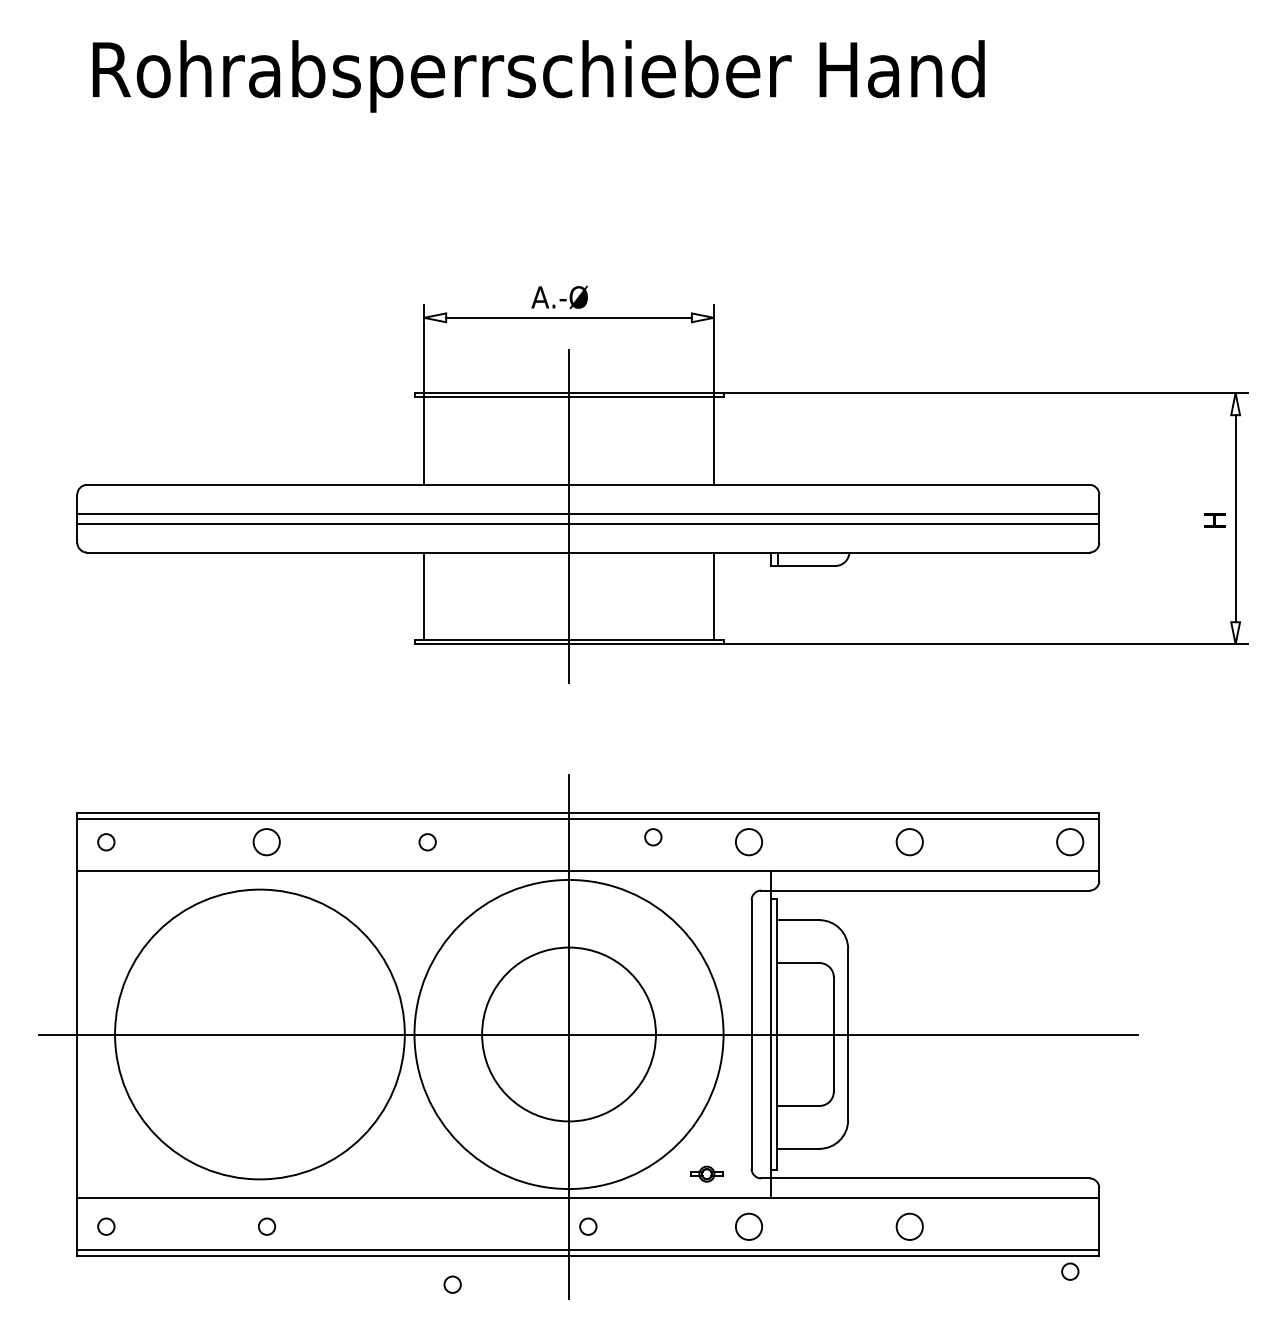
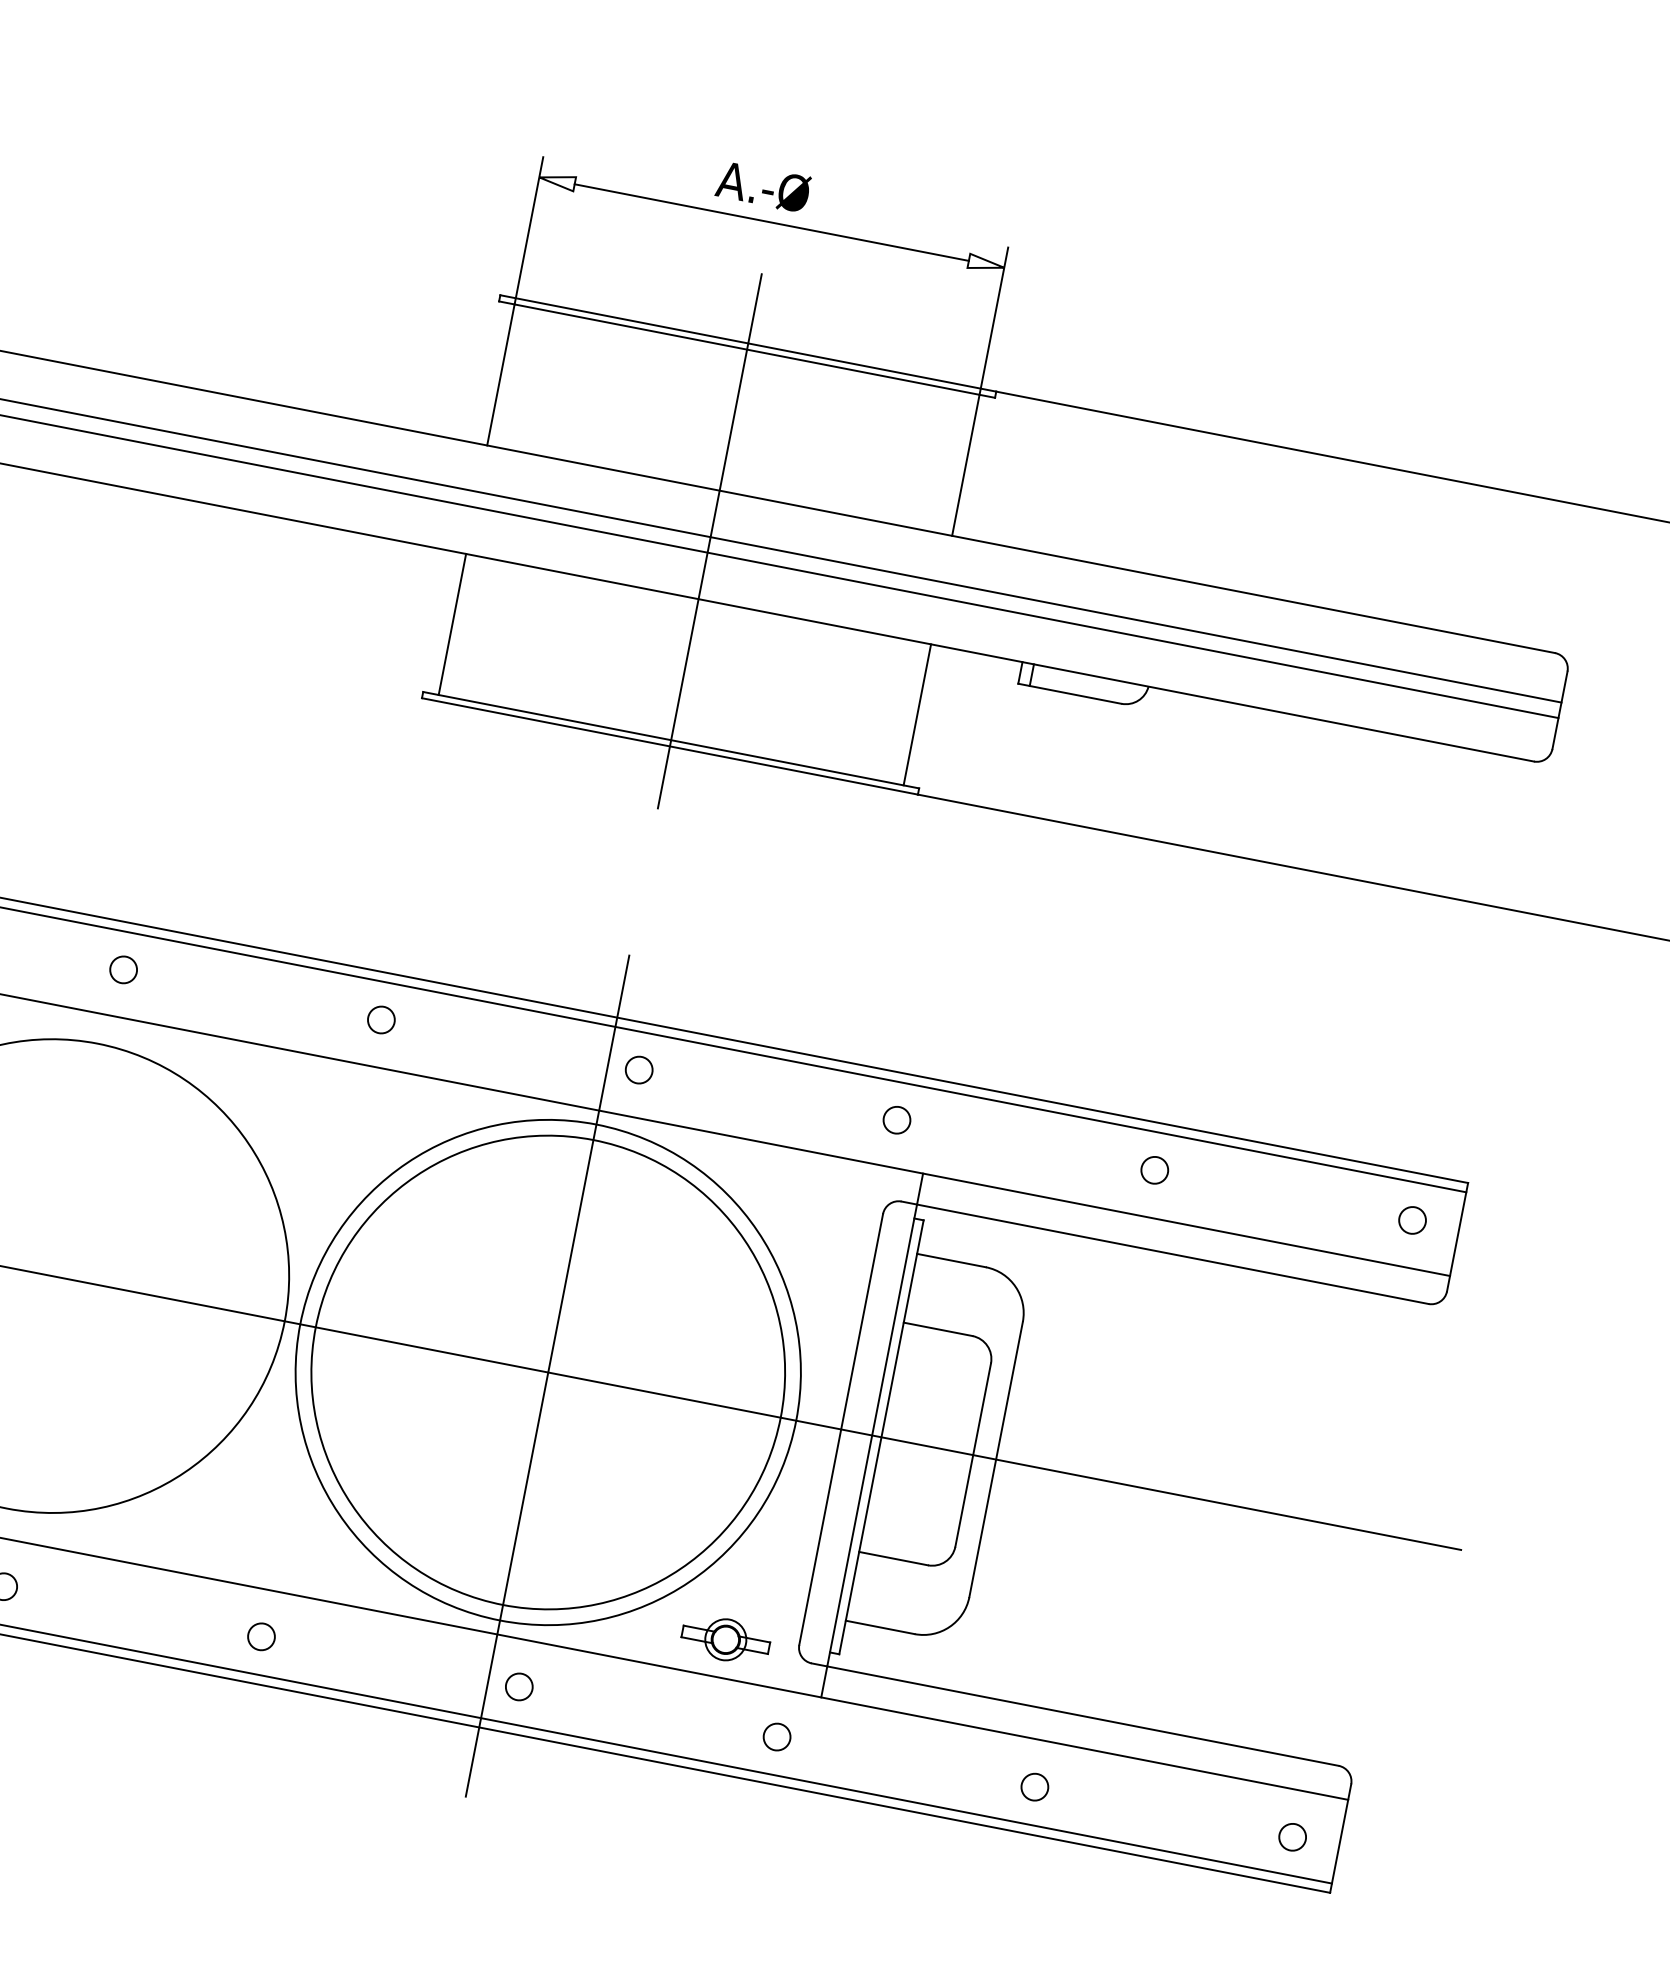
circle: (653, 837) -> (639, 1070), moved
circle: (267, 842) -> (124, 970), size x0.62
circle: (748, 842) -> (896, 1120), size x0.62
circle: (909, 842) -> (1154, 1170), size x0.62
circle: (1070, 842) -> (1412, 1220), size x0.62
circle: (568, 1034) -> (547, 1372), size x1.67
part: (706, 1173) -> (725, 1638), size x1.67
circle: (748, 1226) -> (776, 1736), size x0.62
circle: (909, 1226) -> (1034, 1786), size x0.62
circle: (1070, 1271) -> (1293, 1836), moved
circle: (452, 1284) -> (261, 1636), moved

